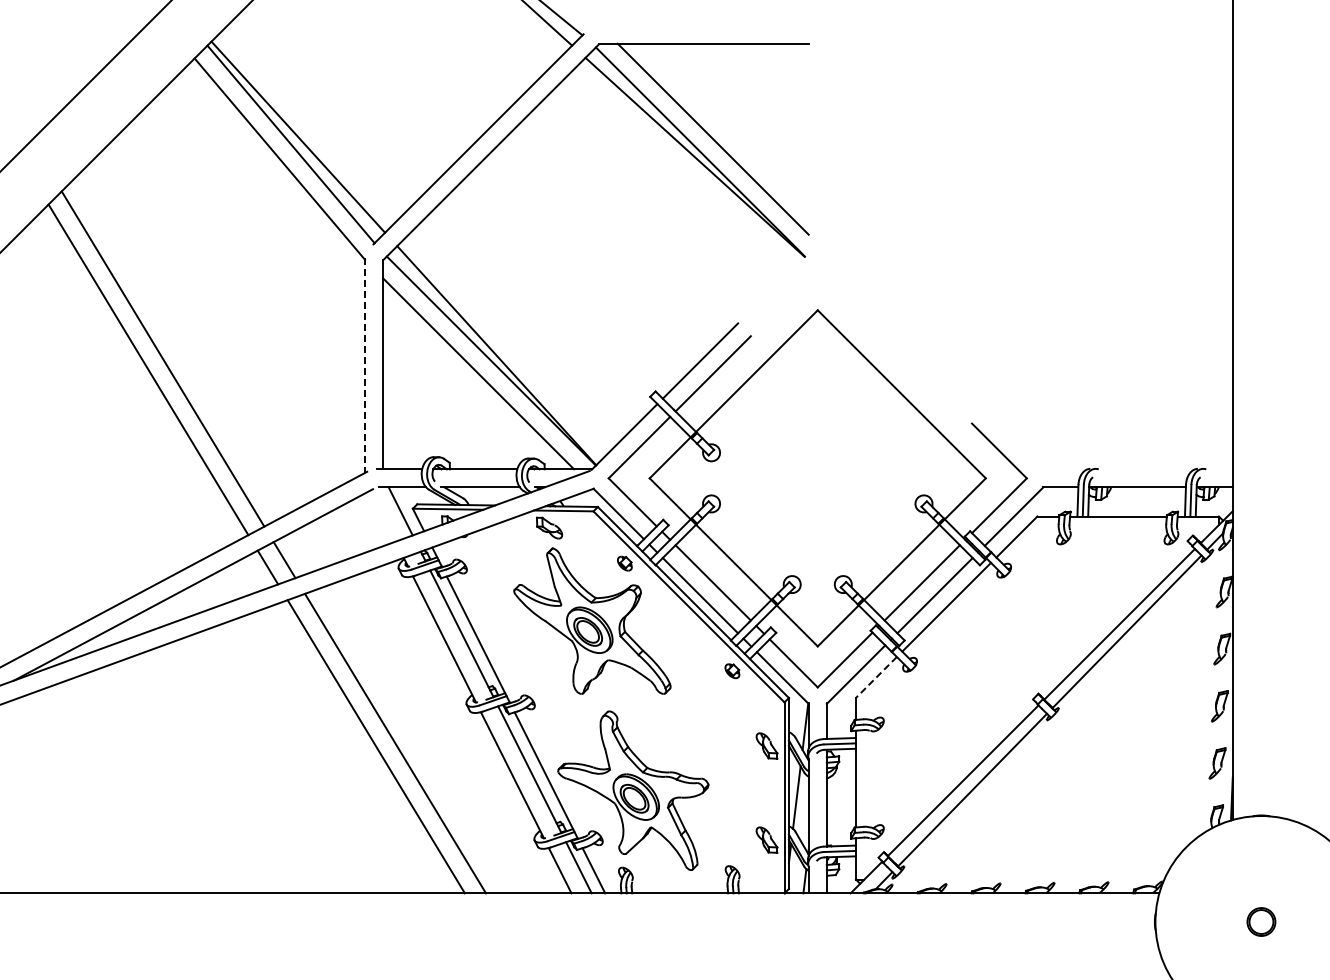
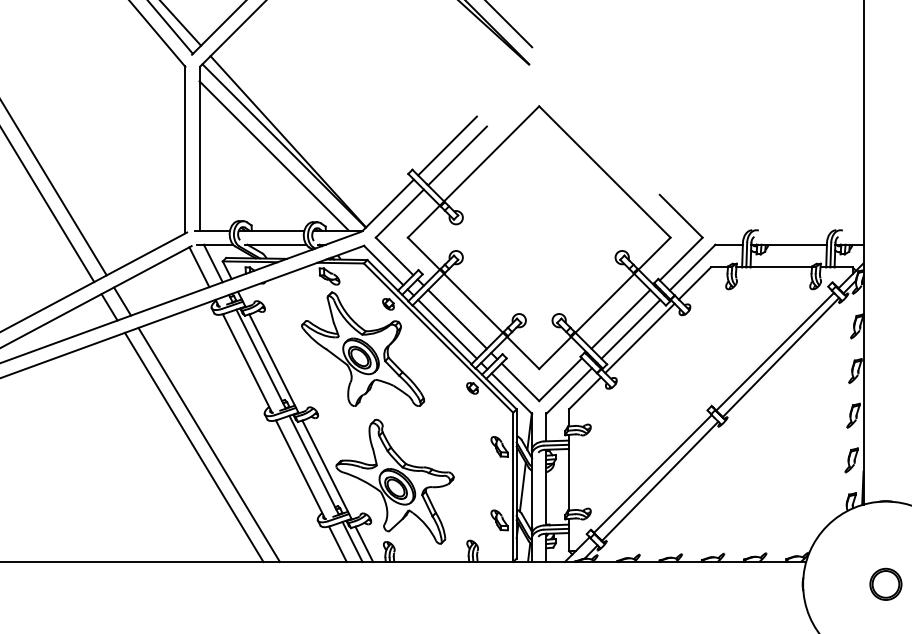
line: (365, 366) -> (185, 150), dashed -> solid
line: (382, 515) -> (199, 266), added
line: (876, 677) -> (585, 393), dashed -> solid
part: (1261, 921) -> (886, 583), size x1.43

